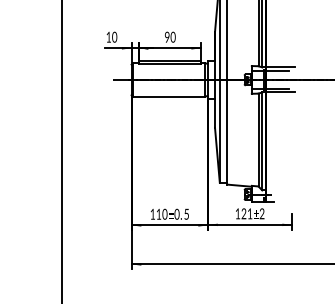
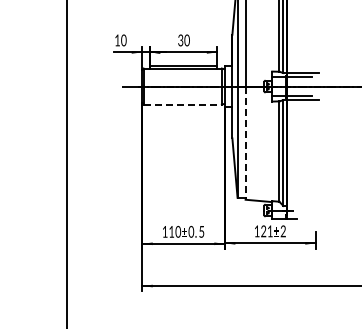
text: (167, 37) -> (180, 40), 90 -> 30
line: (169, 96) -> (183, 104), solid -> dashed
line: (227, 132) -> (245, 143), solid -> dashed

